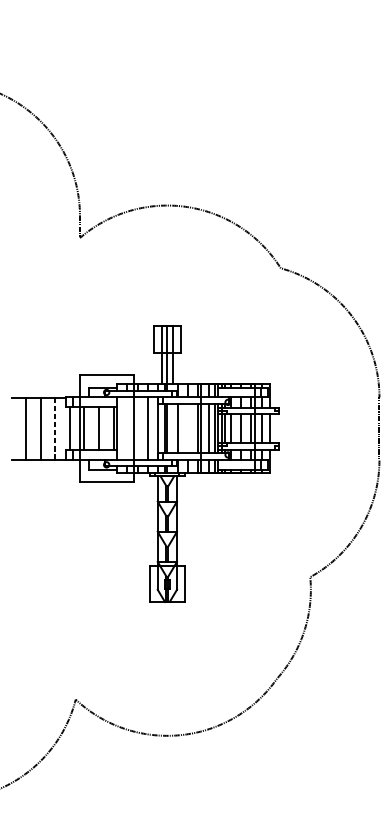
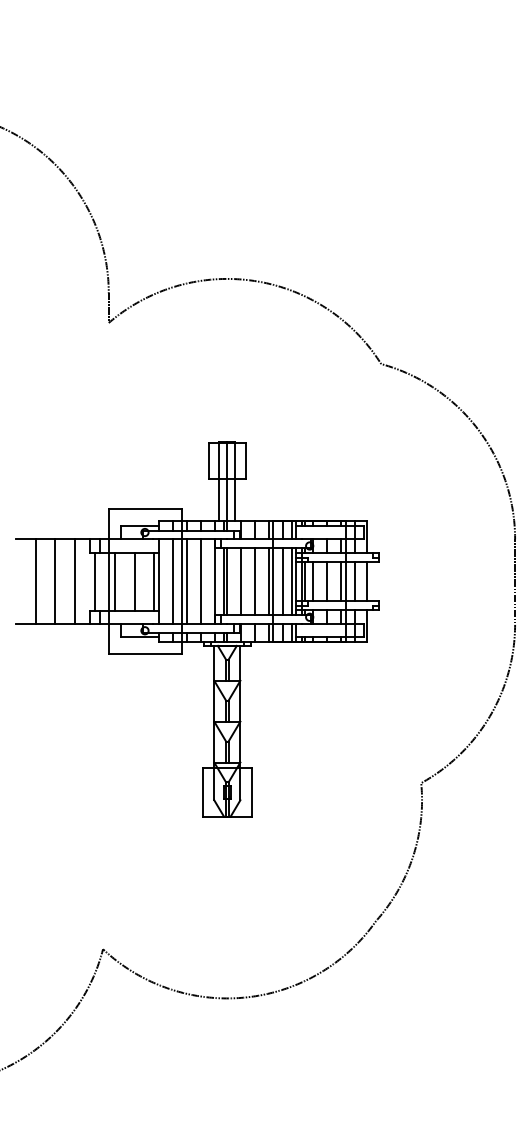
line: (55, 428) -> (75, 581), dashed -> solid
line: (126, 428) -> (172, 581), added
line: (137, 428) -> (186, 581), added
line: (188, 428) -> (255, 581), added

